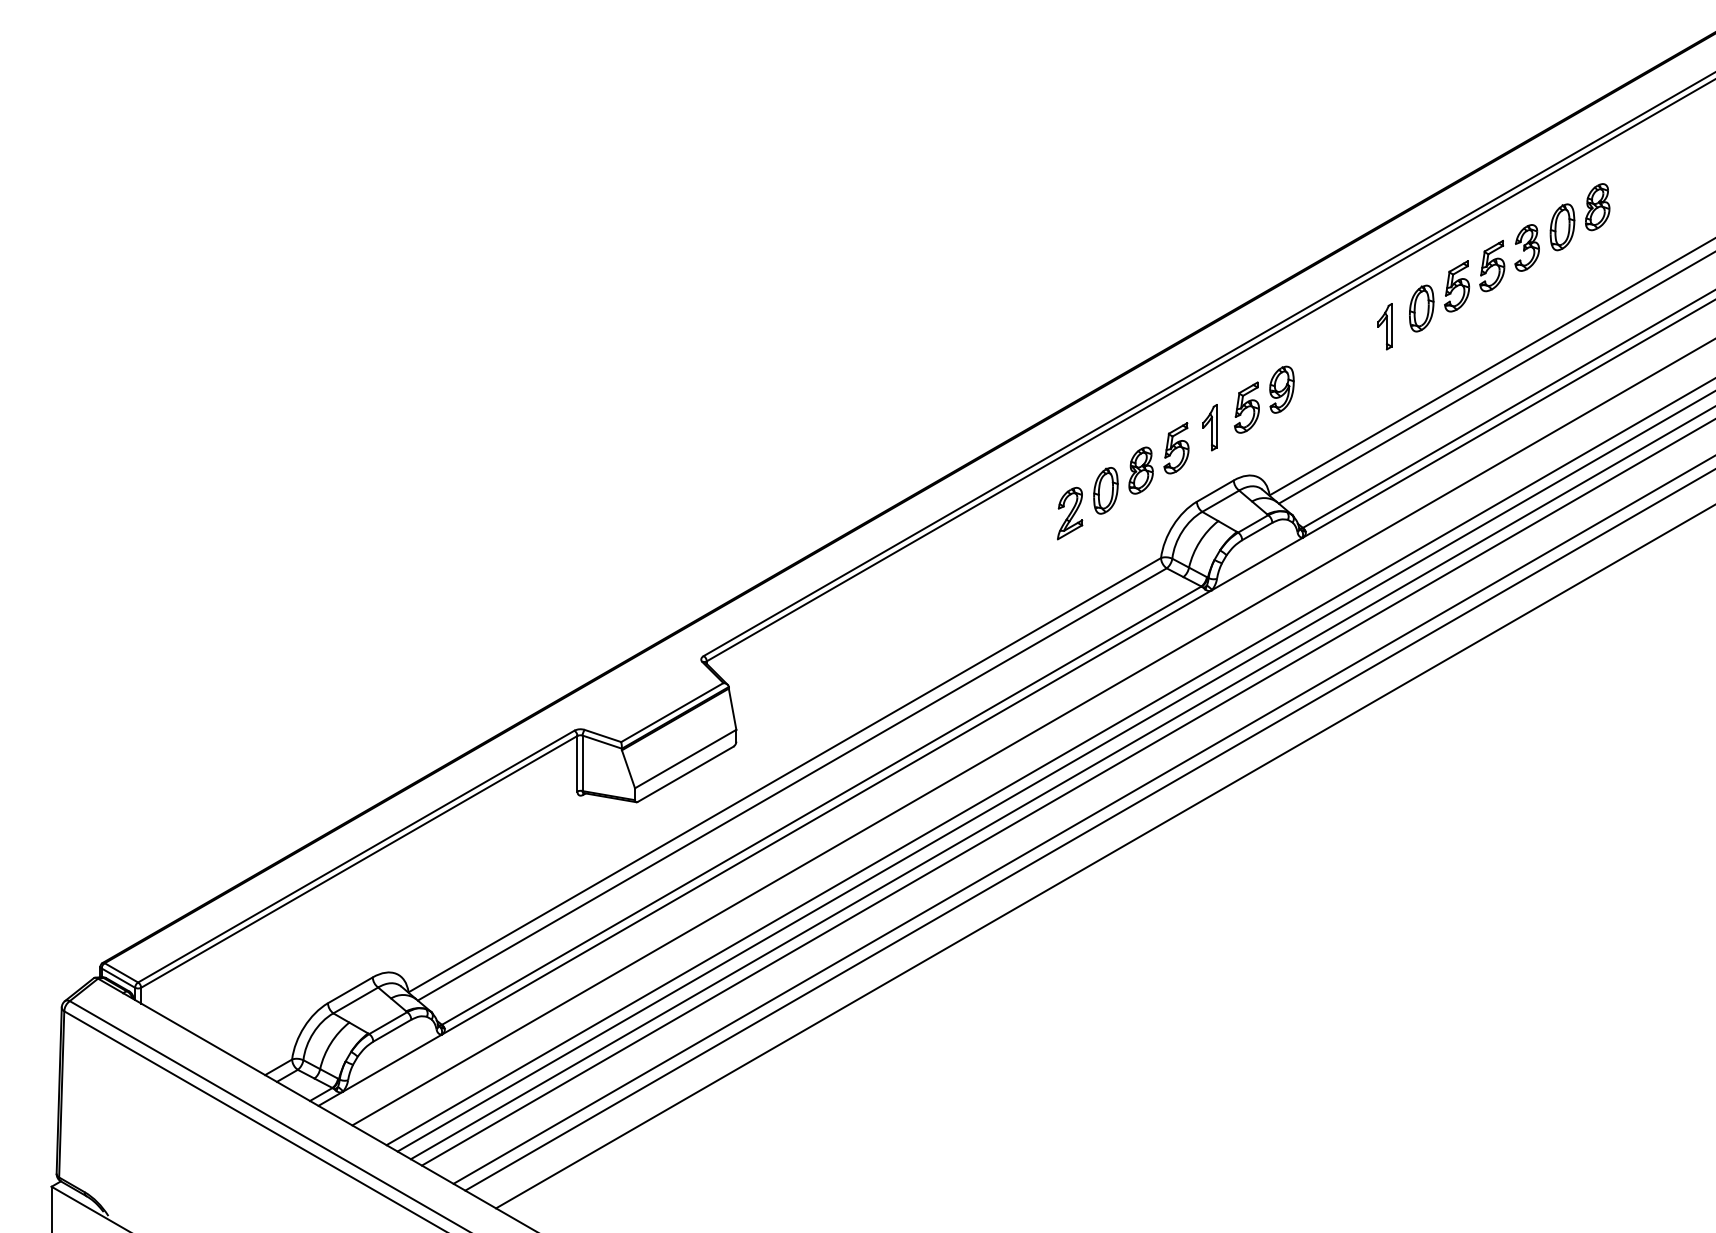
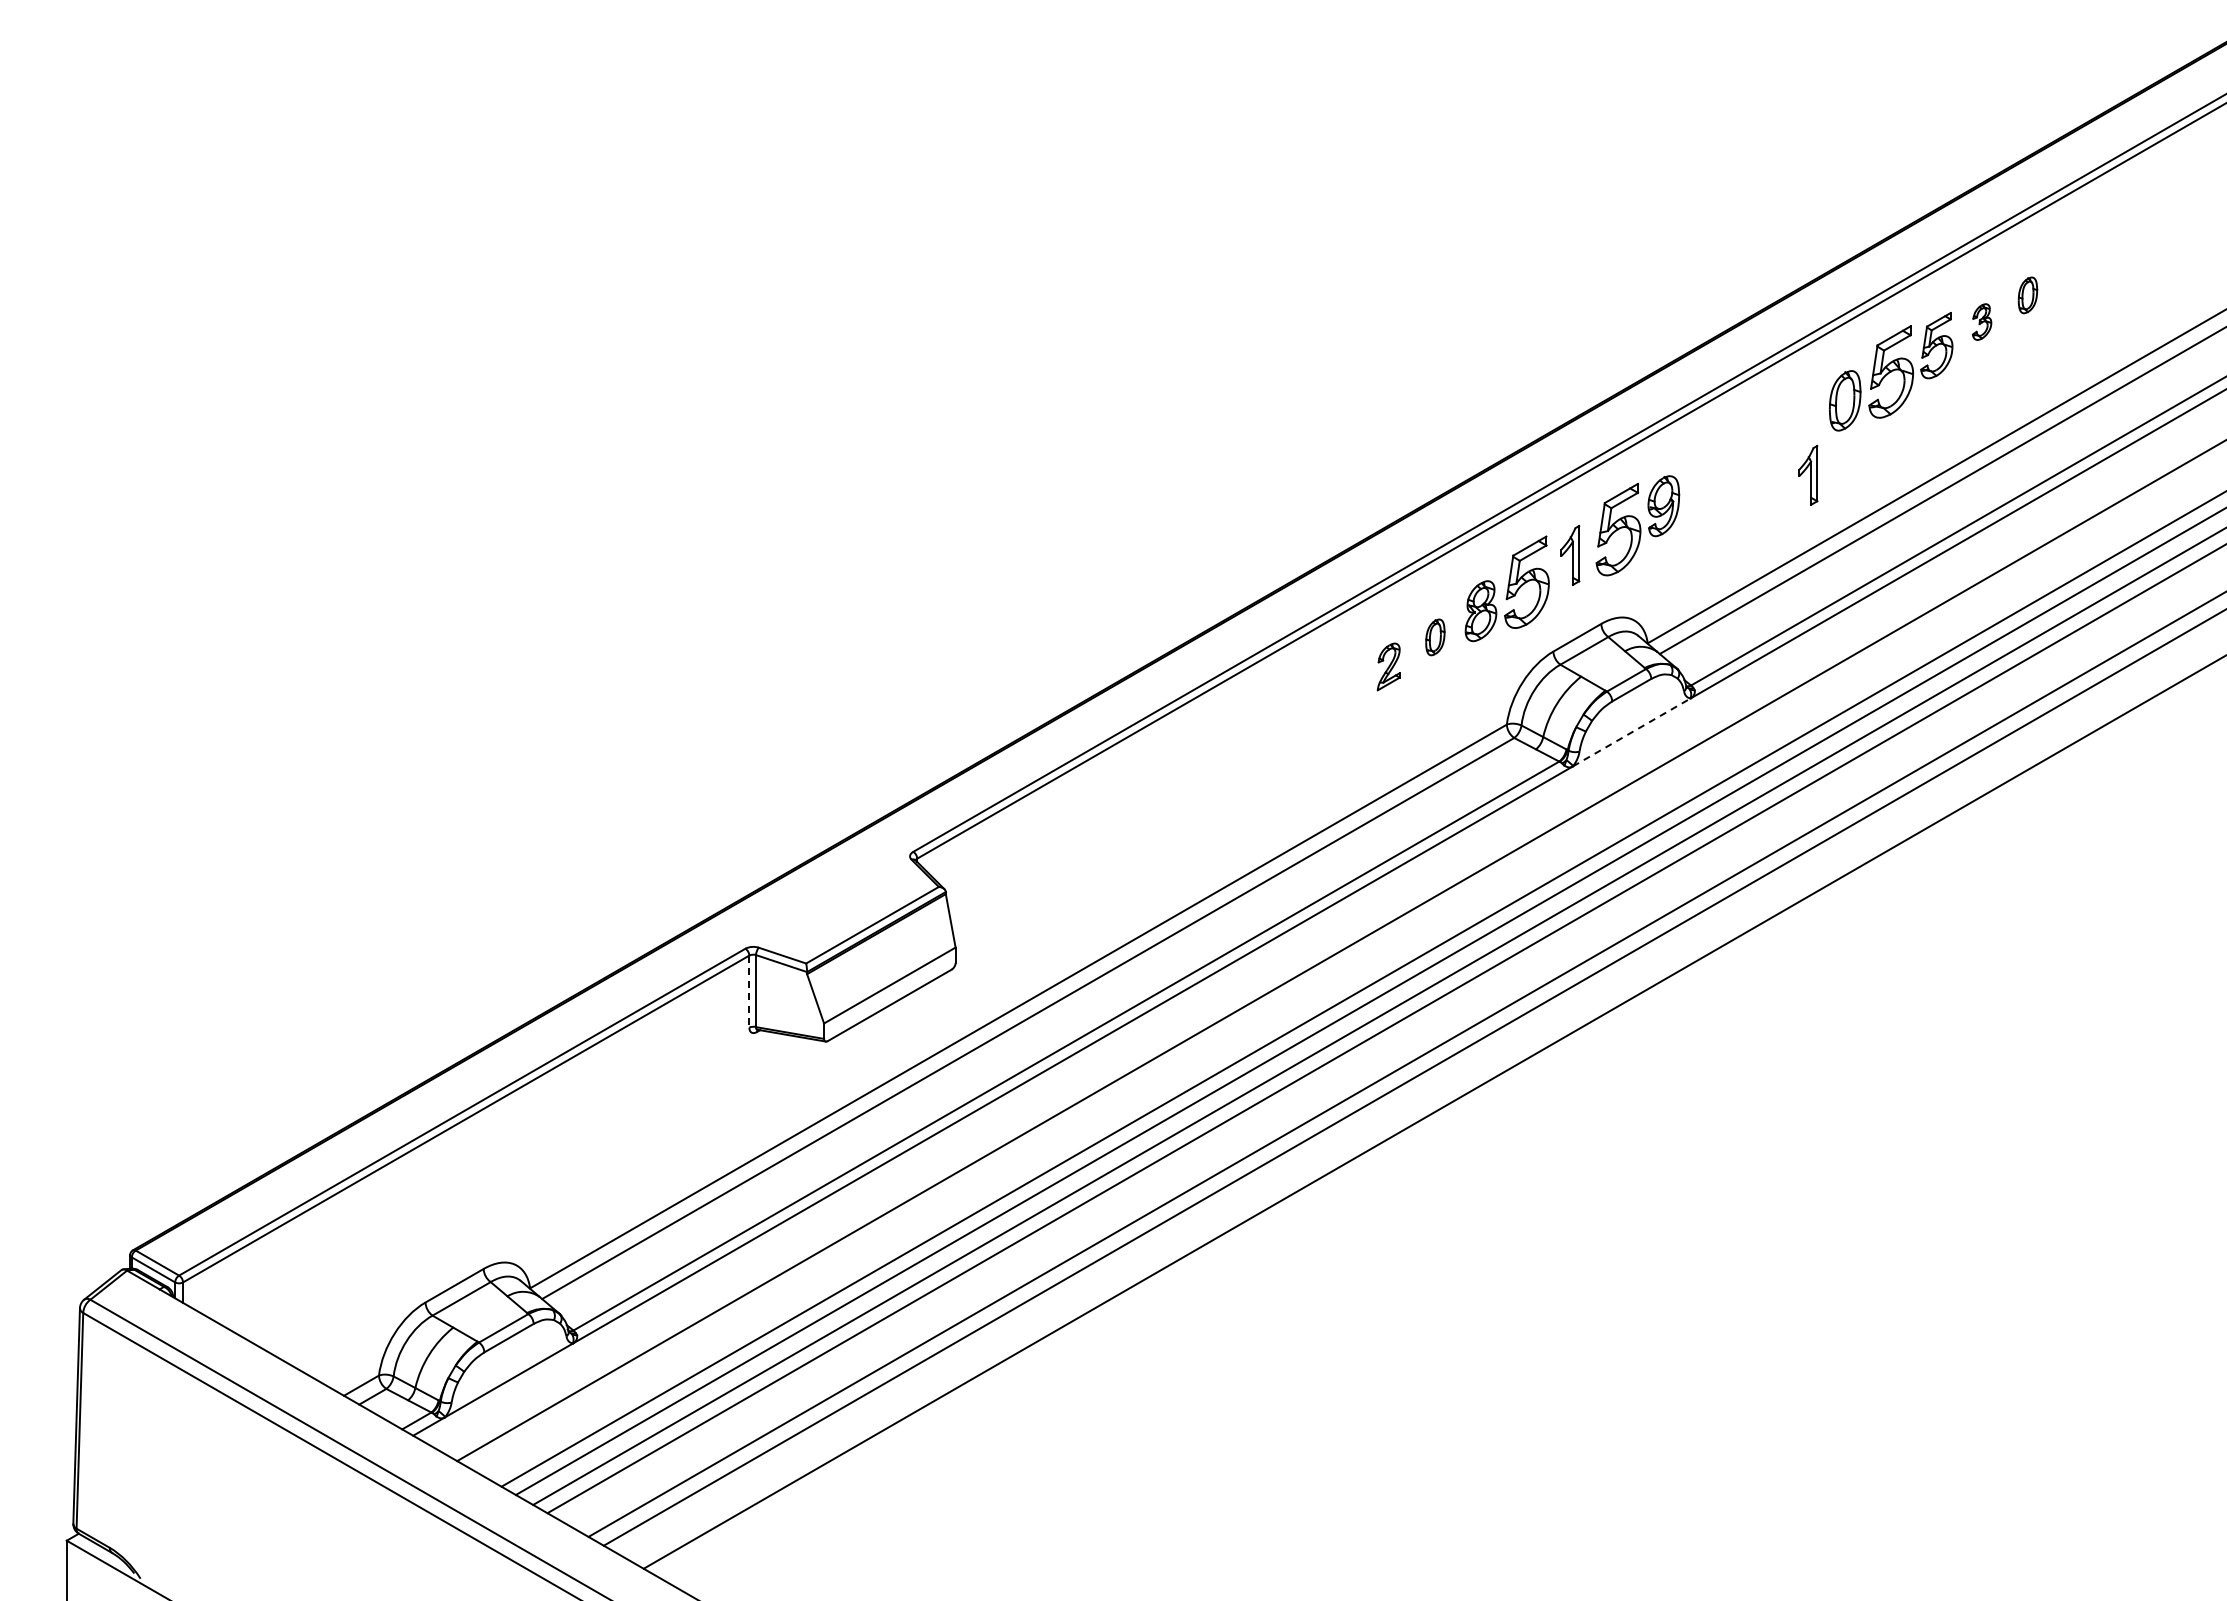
part: (1597, 206) -> (2073, 268), removed
part: (1562, 227) -> (2027, 295), size x0.6
part: (1526, 247) -> (1981, 321), size x0.6
part: (1456, 285) -> (1890, 371), size x1.4
part: (1384, 326) -> (1808, 474), moved
part: (1246, 406) -> (1617, 528), size x1.4
part: (1176, 447) -> (1526, 581), size x1.4
part: (1106, 490) -> (1435, 637), size x0.6
part: (1069, 513) -> (1388, 666), size x0.7
line: (1257, 564) -> (1631, 732), solid -> dashed
line: (577, 764) -> (749, 992), solid -> dashed

